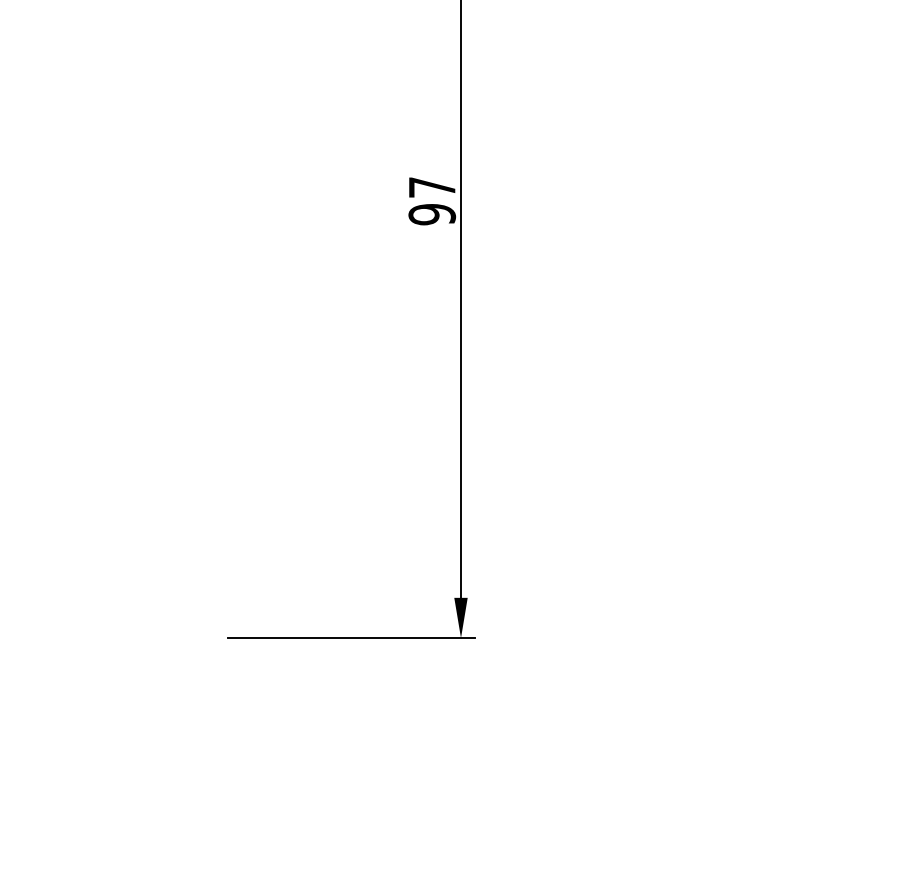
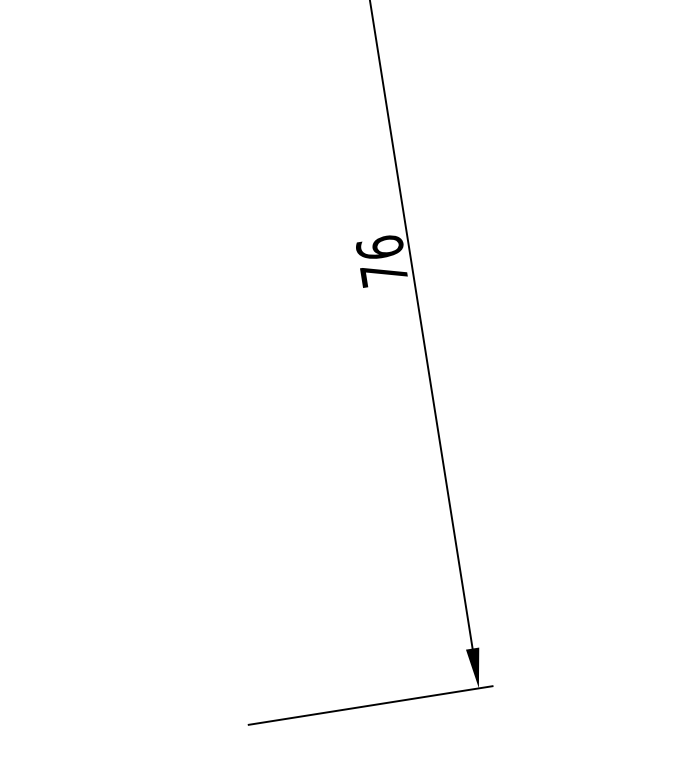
text: (432, 200) -> (382, 260), 97 -> 76

